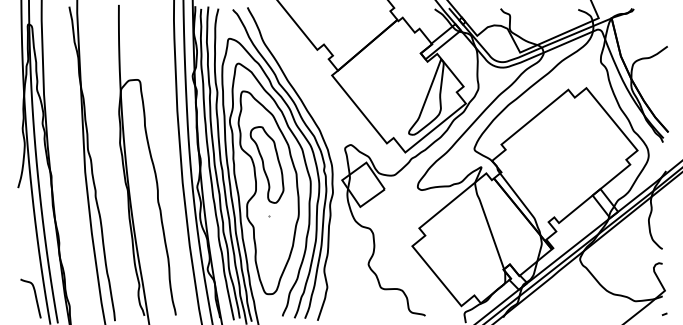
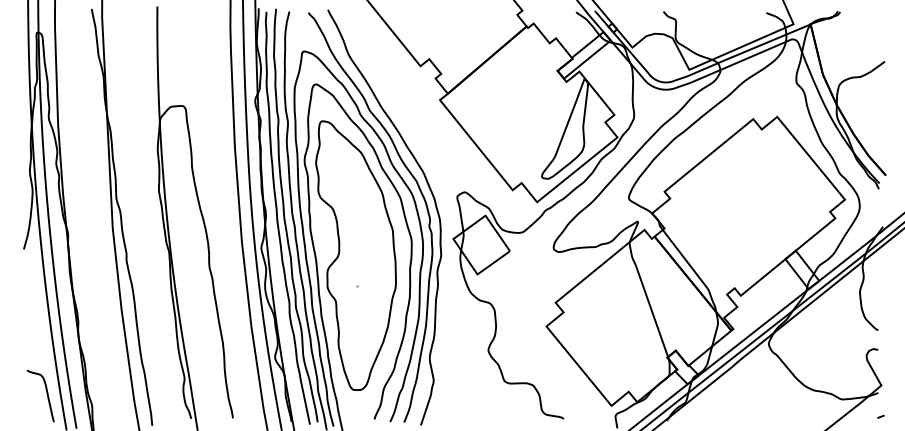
part: (266, 164) -> (353, 218), removed

